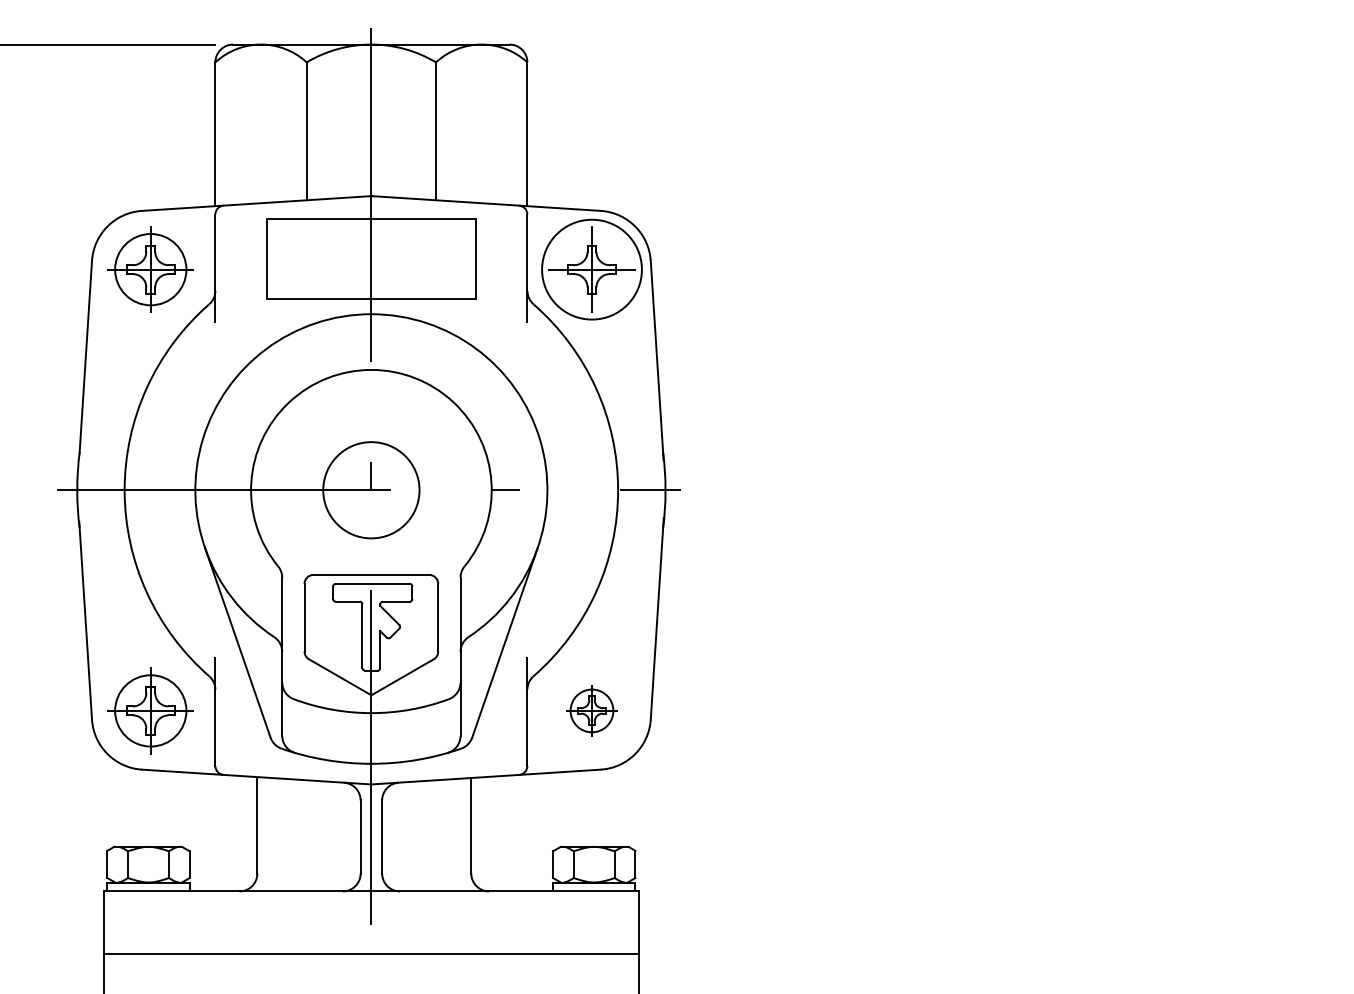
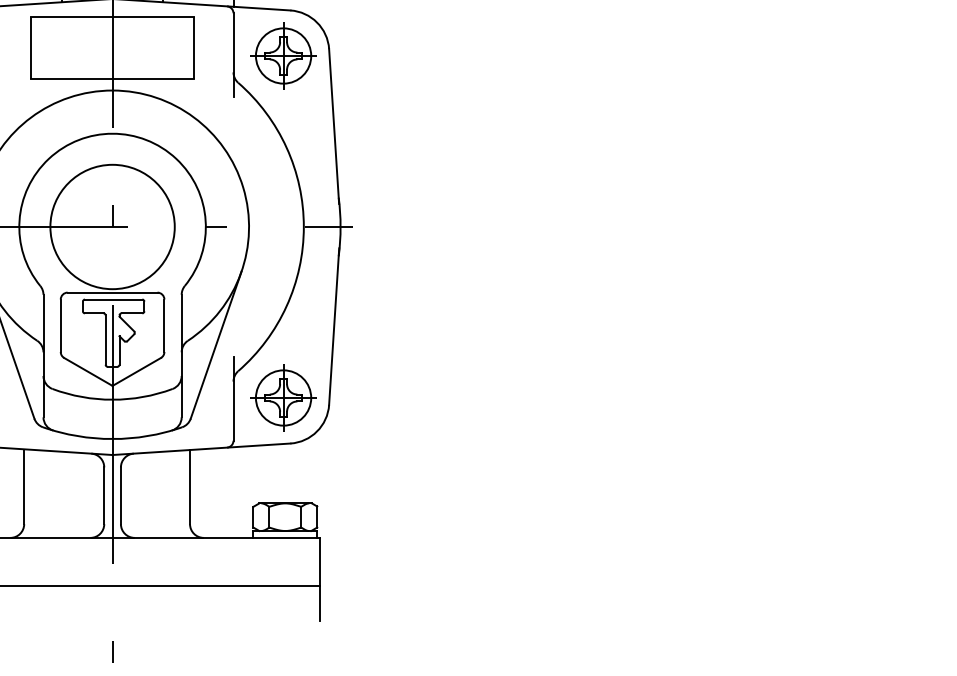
circle: (591, 269) -> (283, 55), size x0.71
circle: (371, 490) -> (112, 227), size x1.67
part: (591, 710) -> (283, 397), size x1.67

